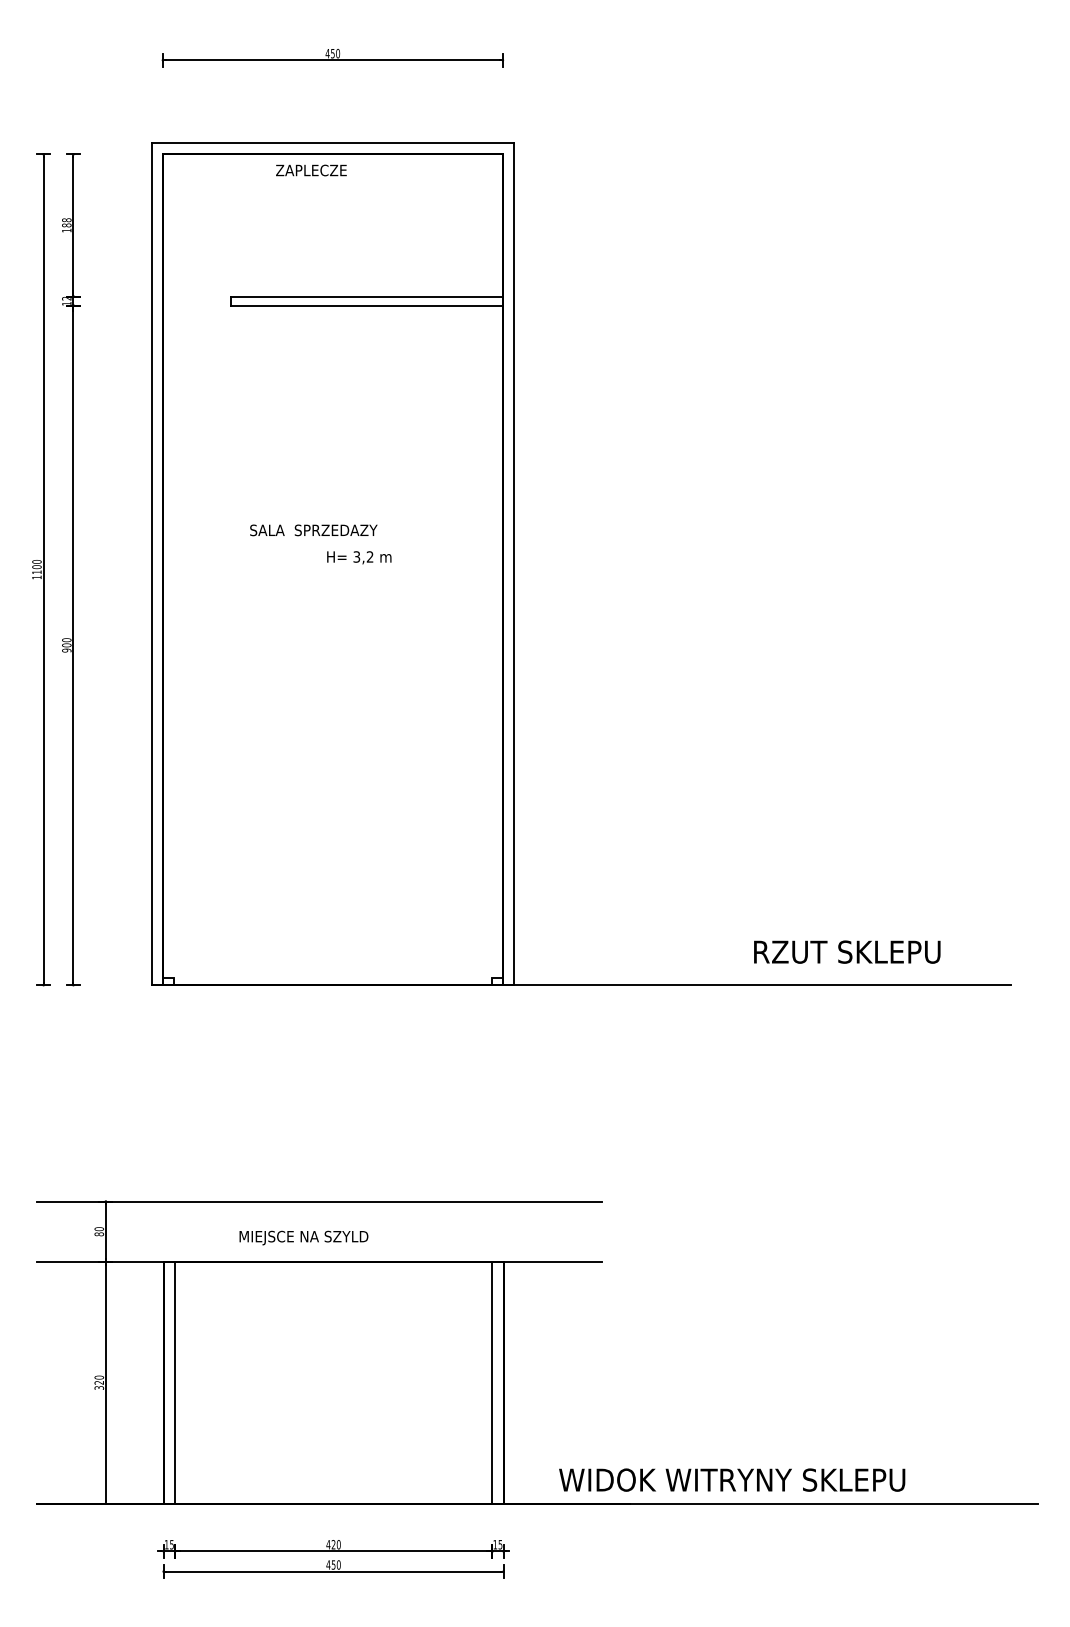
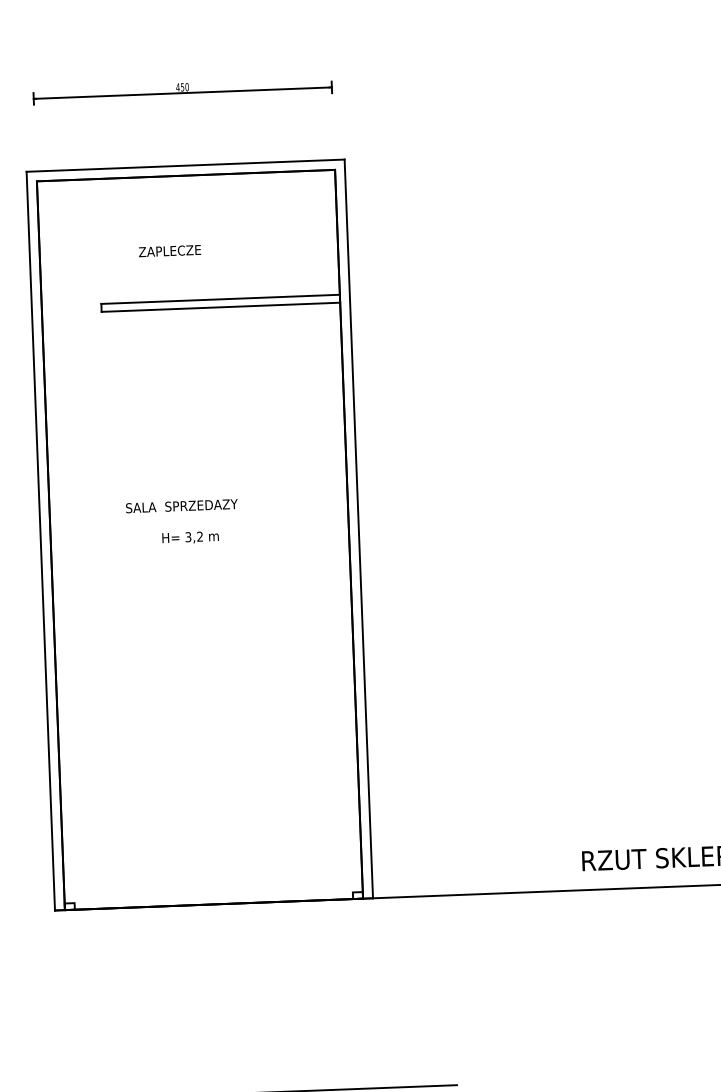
text: (311, 170) -> (170, 251), moved
text: (359, 557) -> (190, 537), moved

